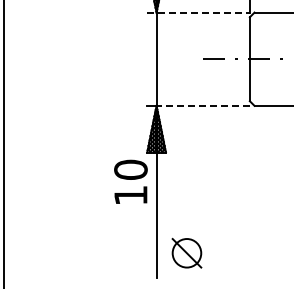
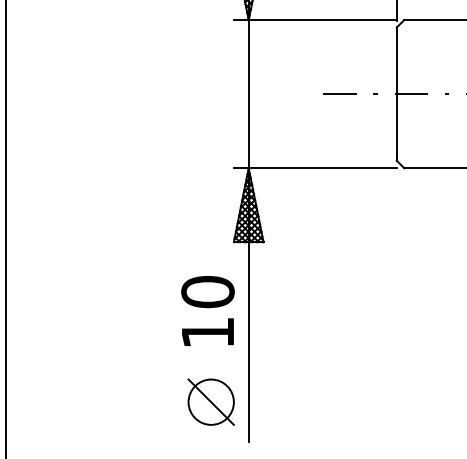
line: (199, 12) -> (316, 19), dashed -> solid
line: (203, 105) -> (323, 167), dashed -> solid
text: (130, 181) -> (207, 310), moved
part: (186, 252) -> (210, 400), moved

